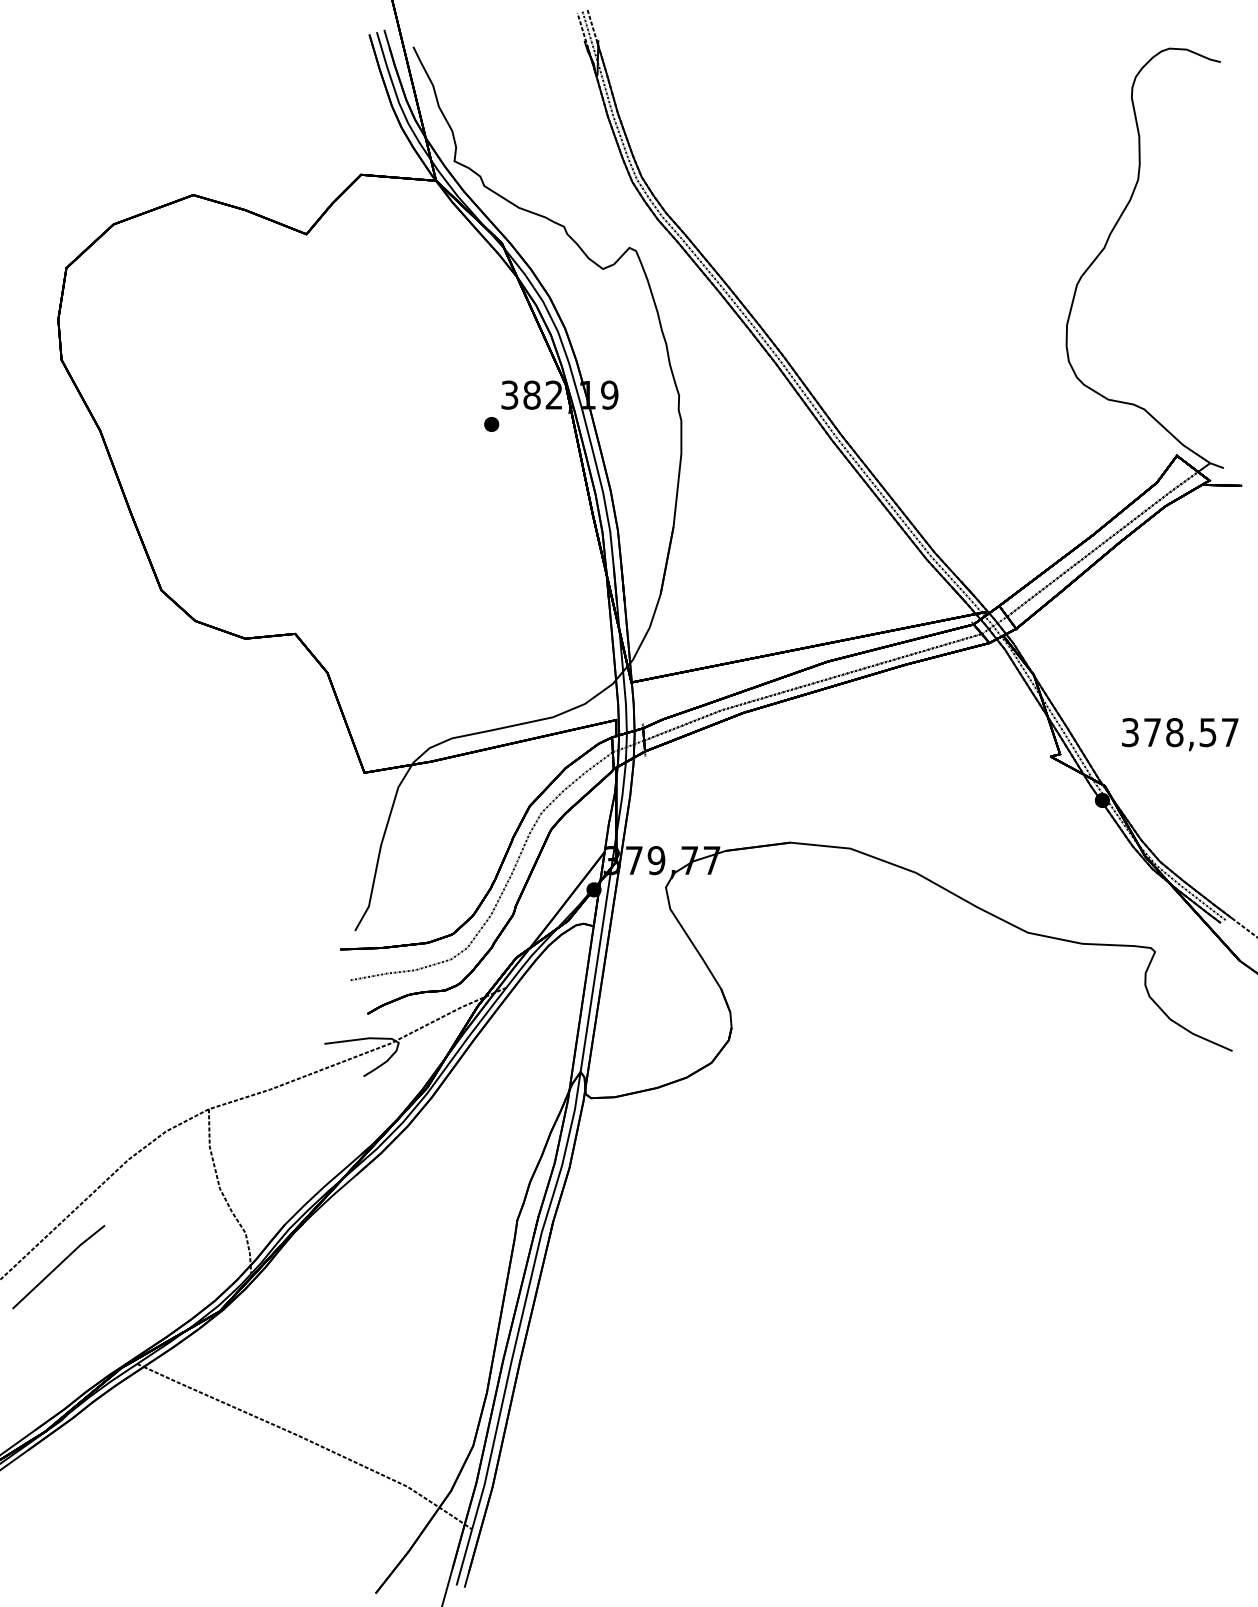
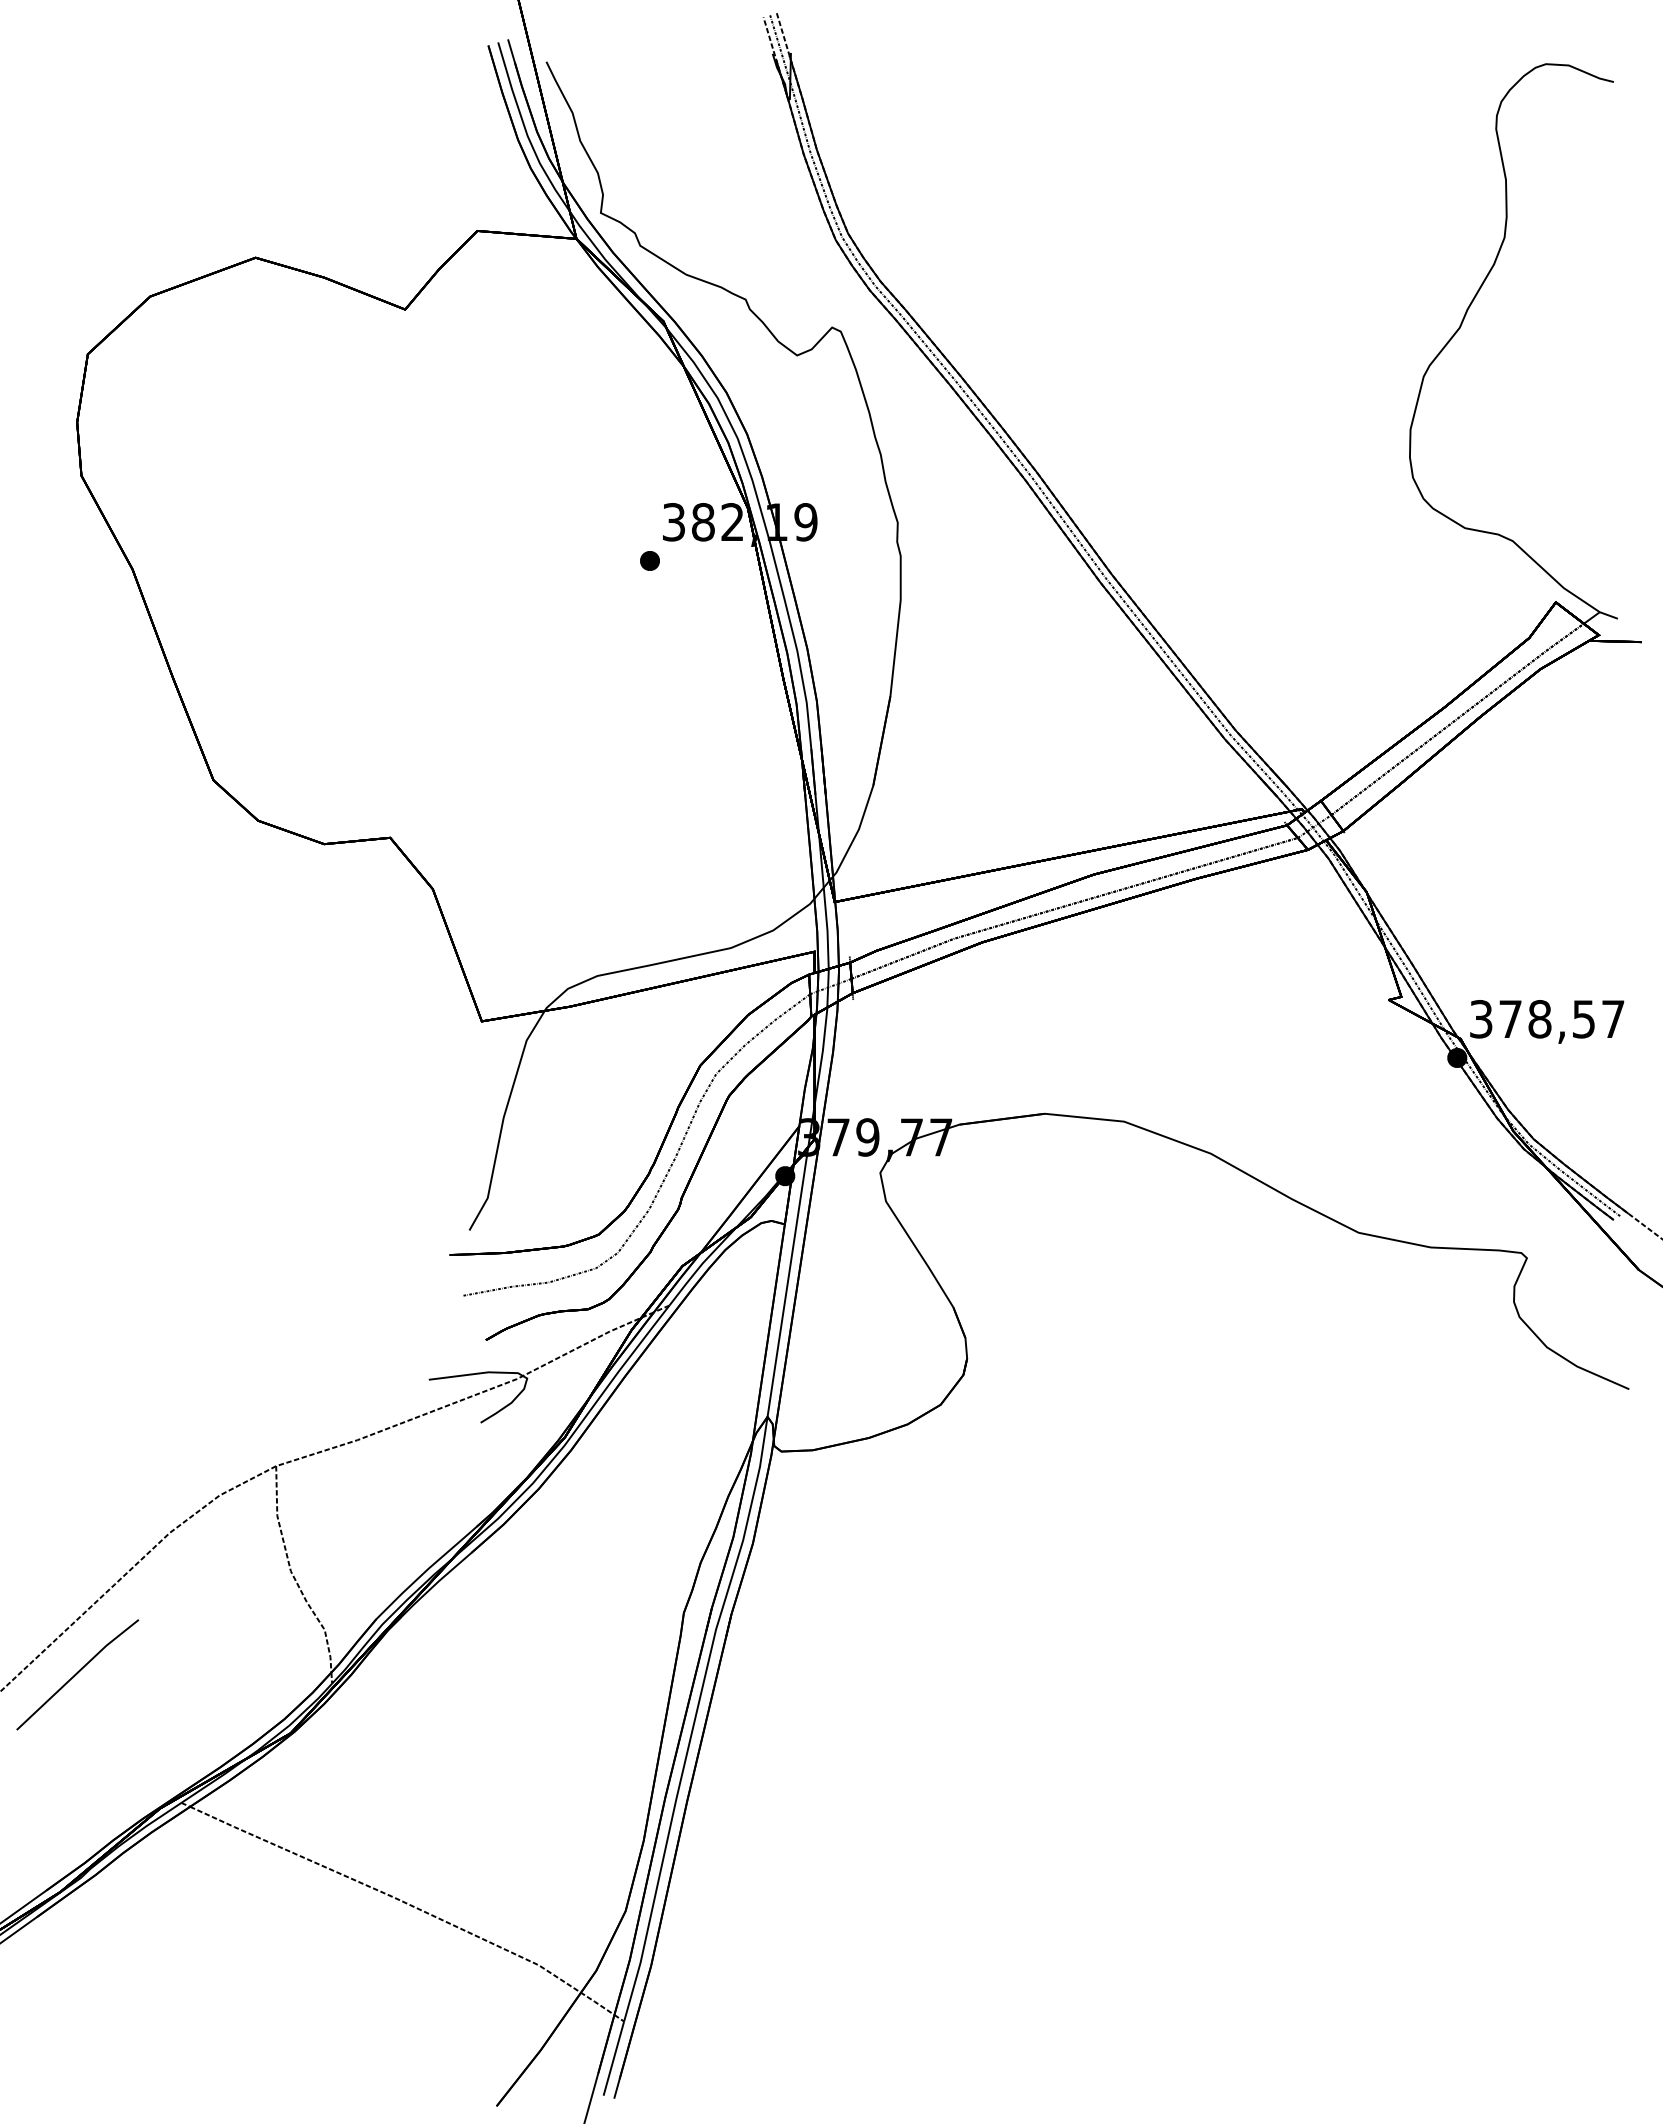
text: (1180, 734) -> (1547, 1021), moved

